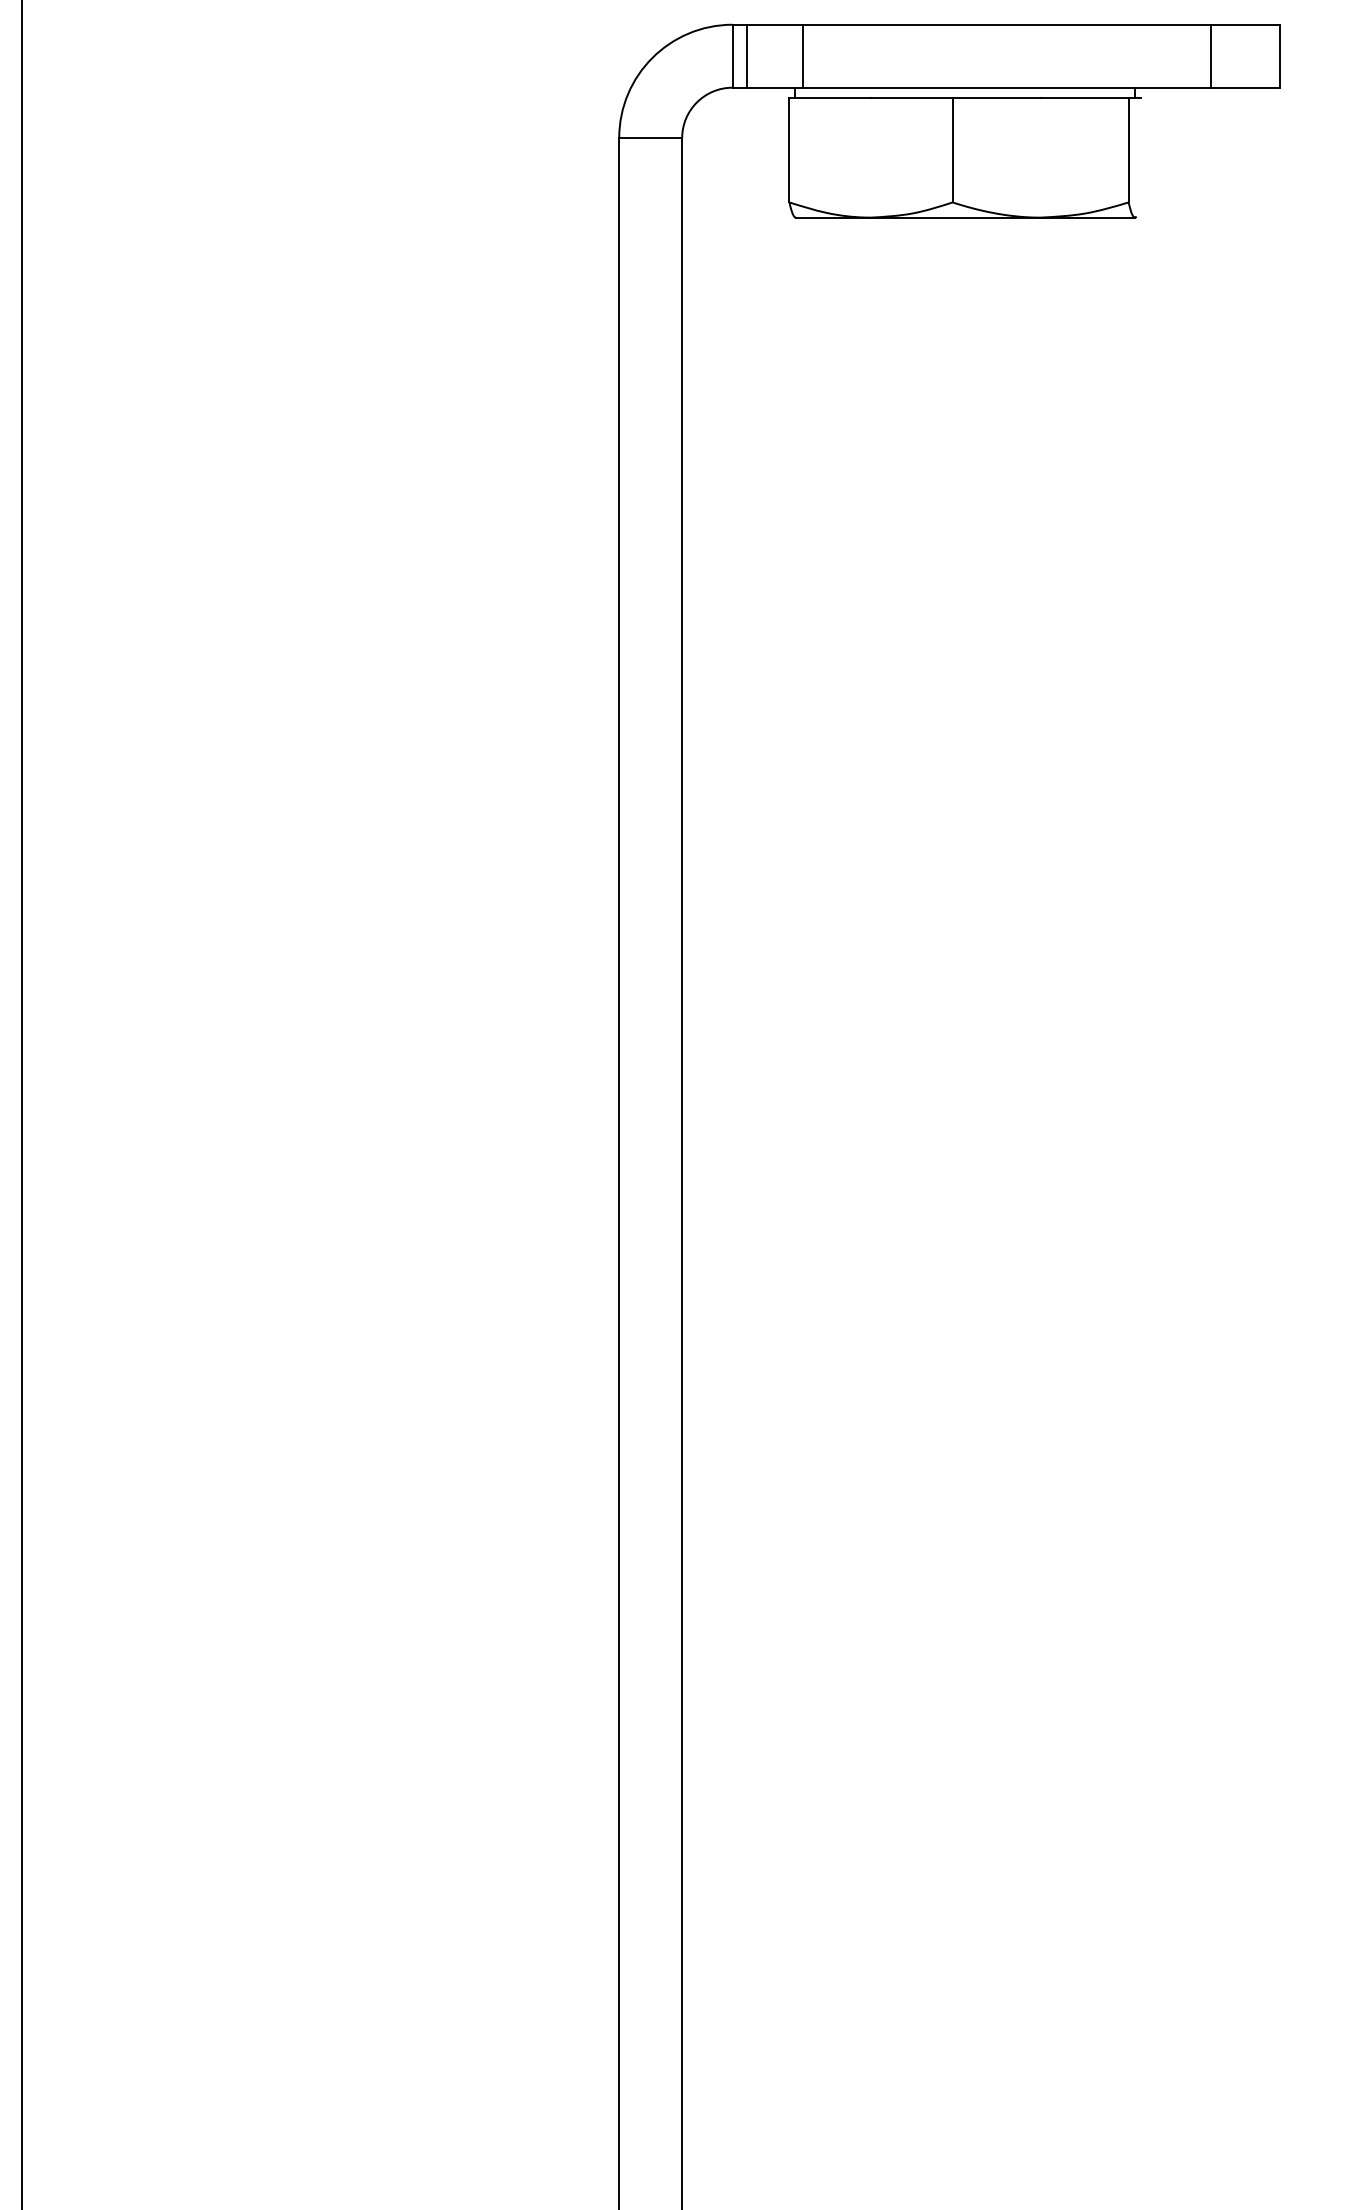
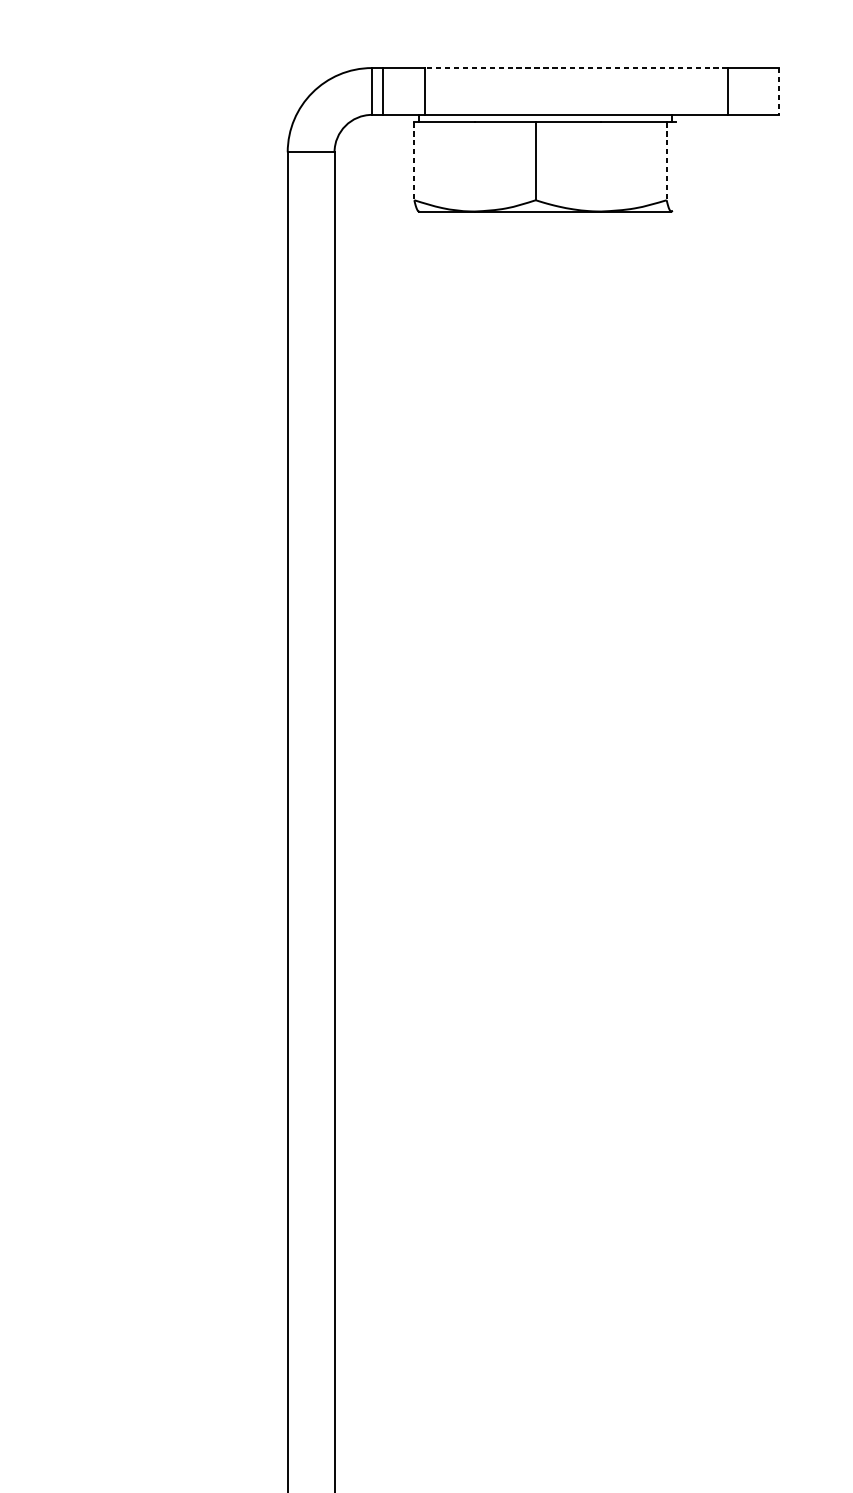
line: (1006, 24) -> (575, 67), solid -> dashed
line: (1280, 56) -> (779, 91), solid -> dashed
line: (789, 150) -> (414, 161), solid -> dashed
line: (1128, 150) -> (666, 161), solid -> dashed

